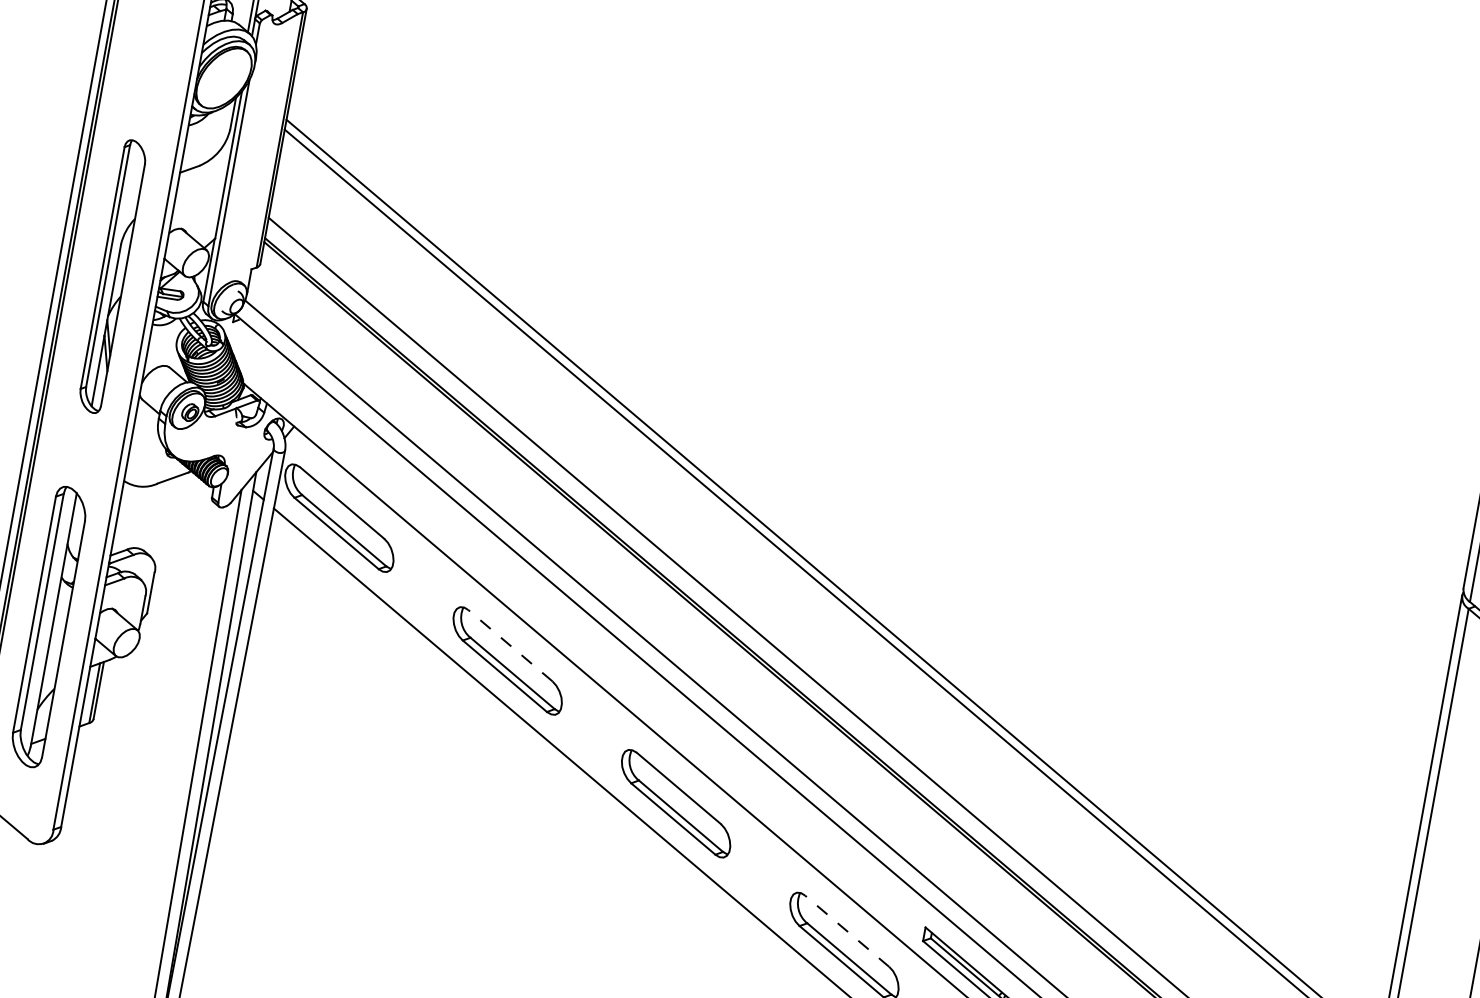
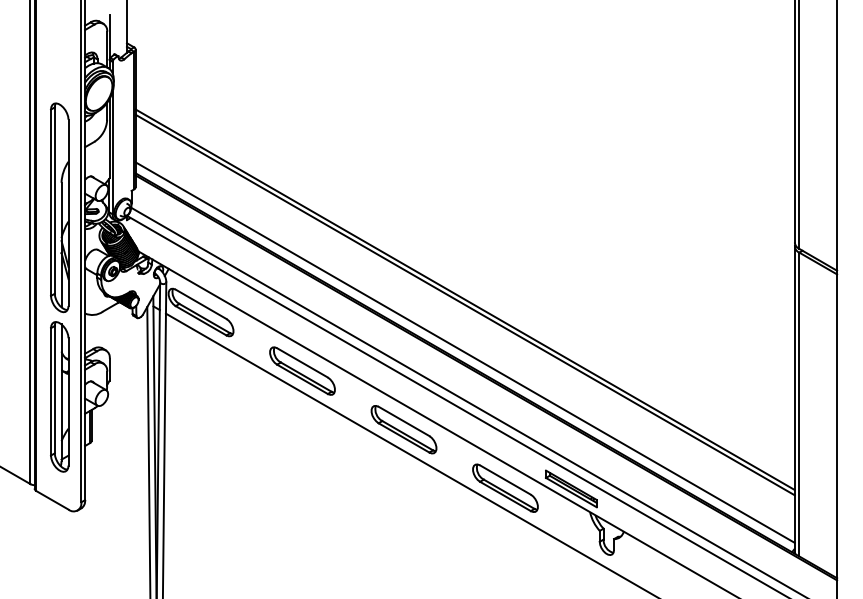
part: (112, 275) -> (59, 207), size x1.43
line: (510, 645) -> (302, 362), dashed -> solid
line: (847, 930) -> (505, 479), dashed -> solid

